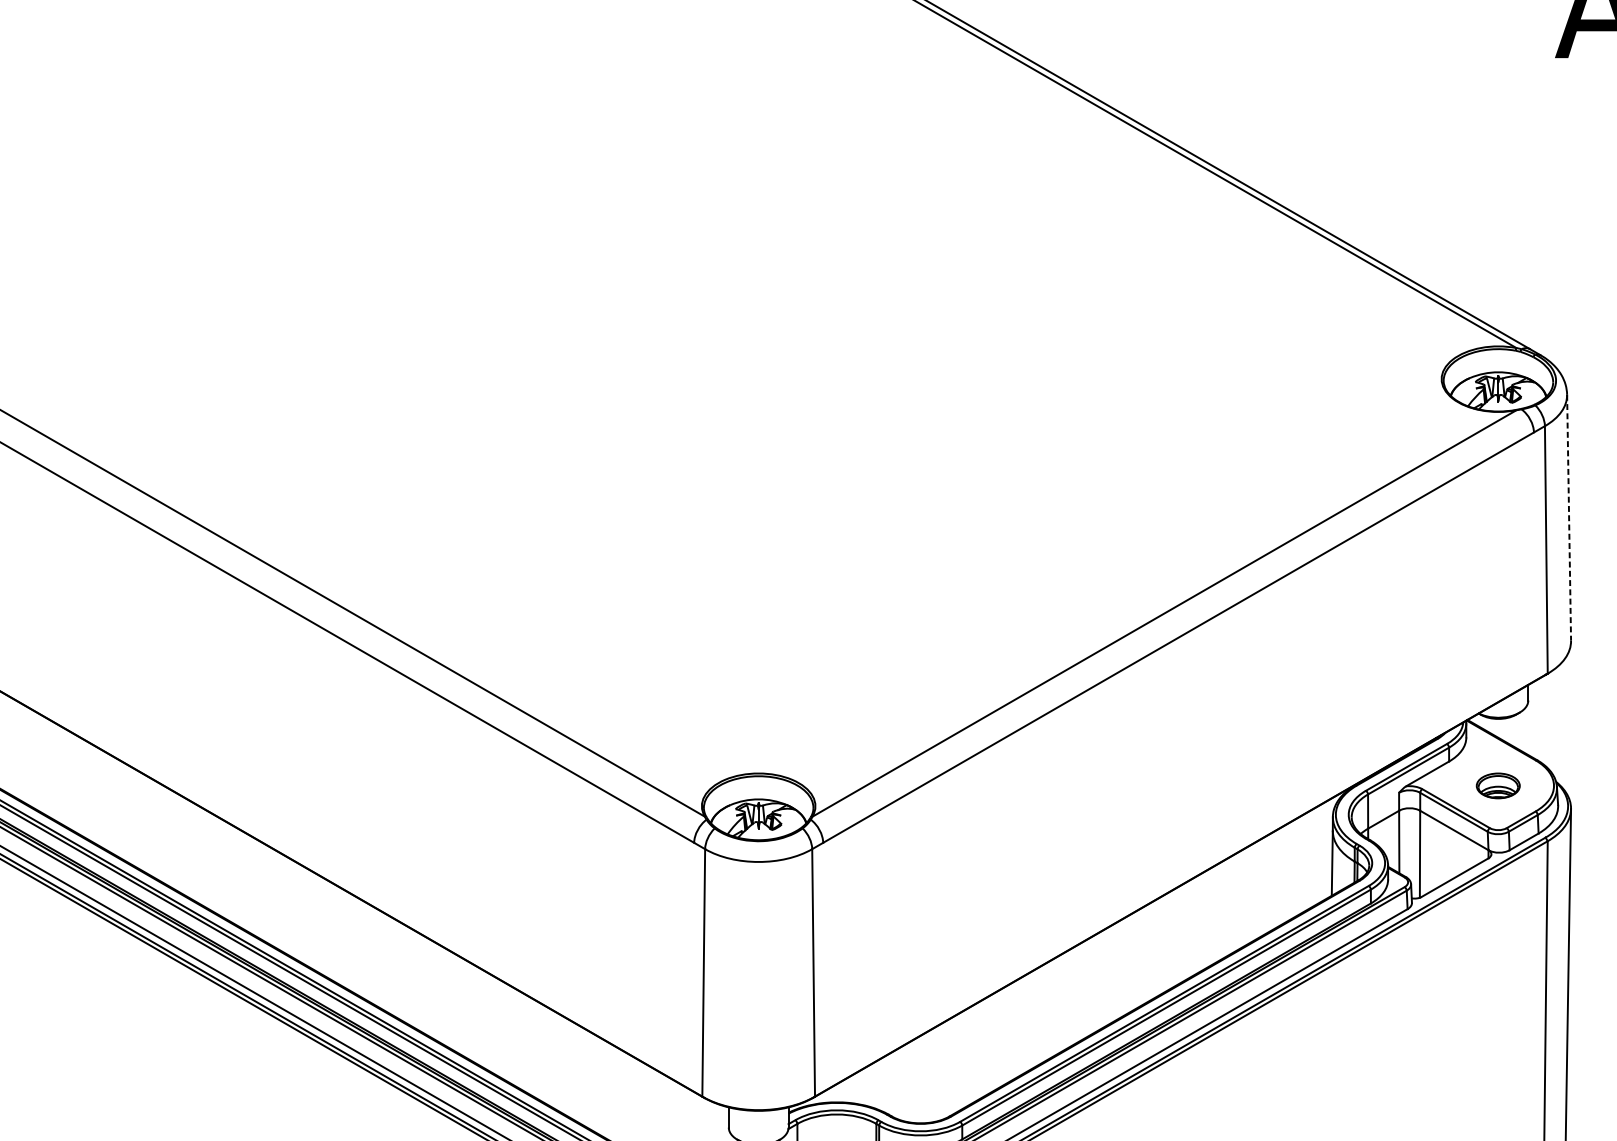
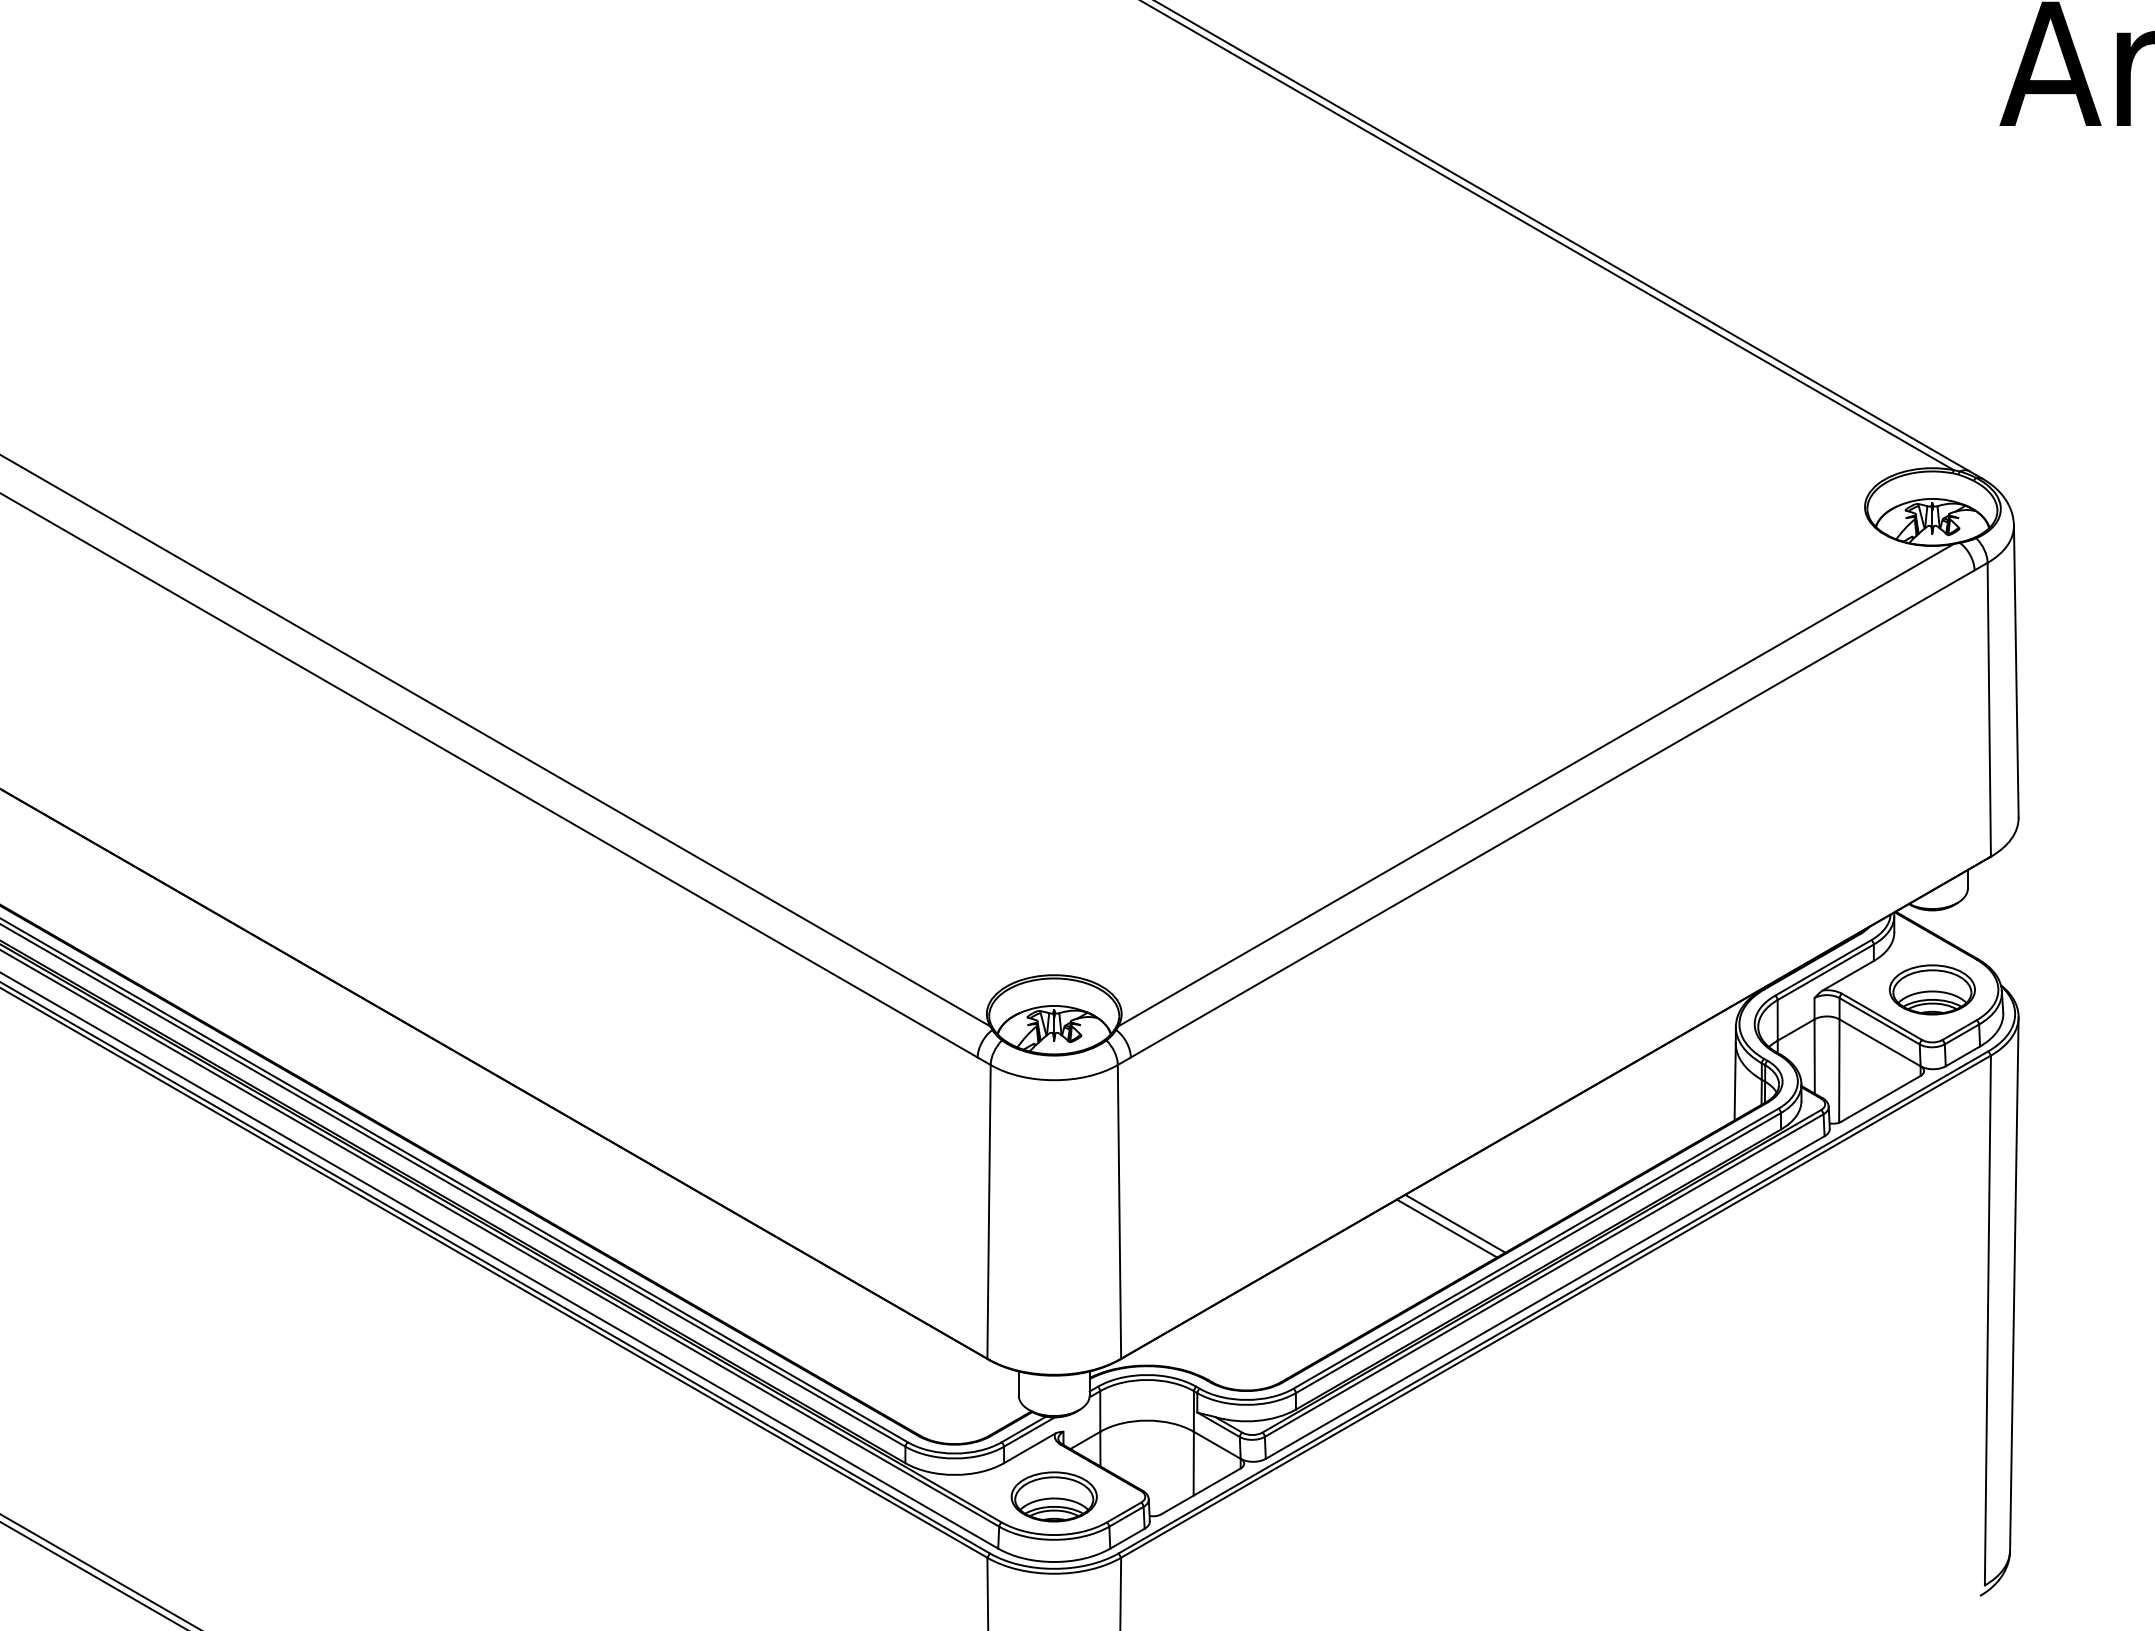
line: (1569, 517) -> (2016, 671), dashed -> solid
part: (1497, 785) -> (1931, 989), size x1.67
line: (1096, 982) -> (1455, 1223), added
line: (1089, 986) -> (1446, 1228), added

